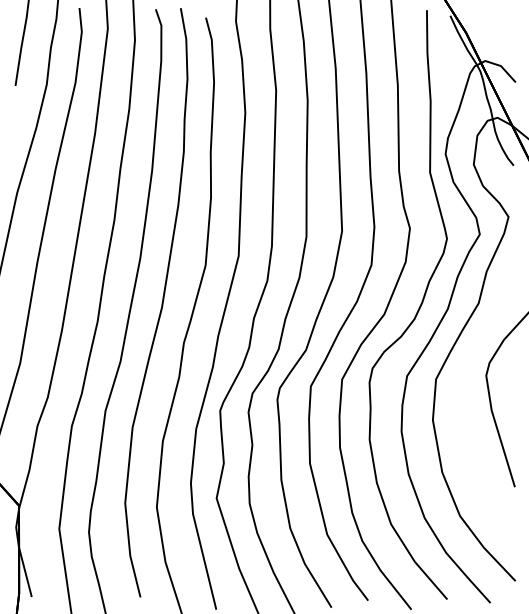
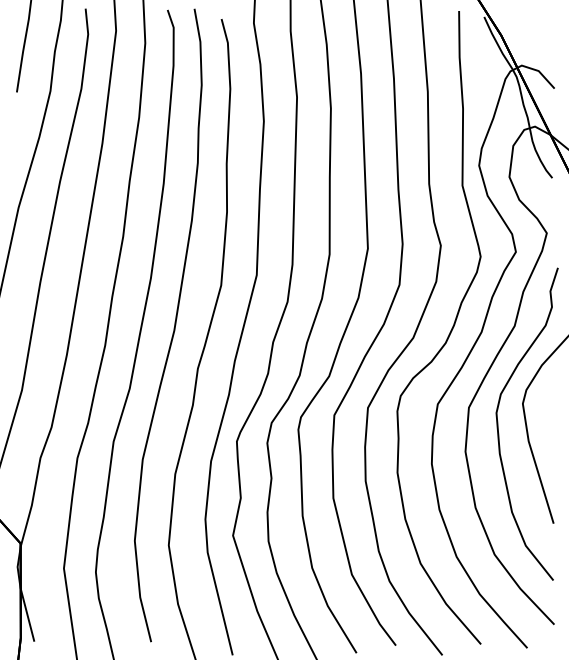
curve: (463, 393) -> (498, 423), added

